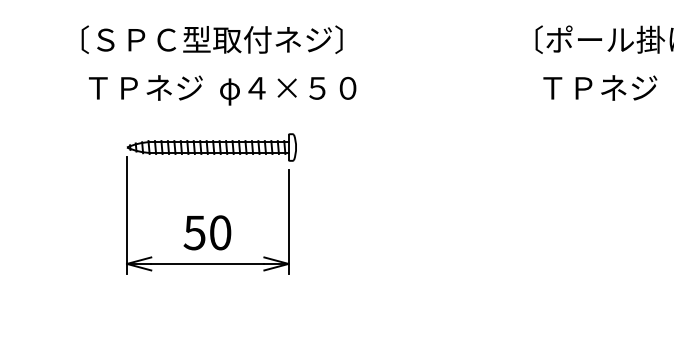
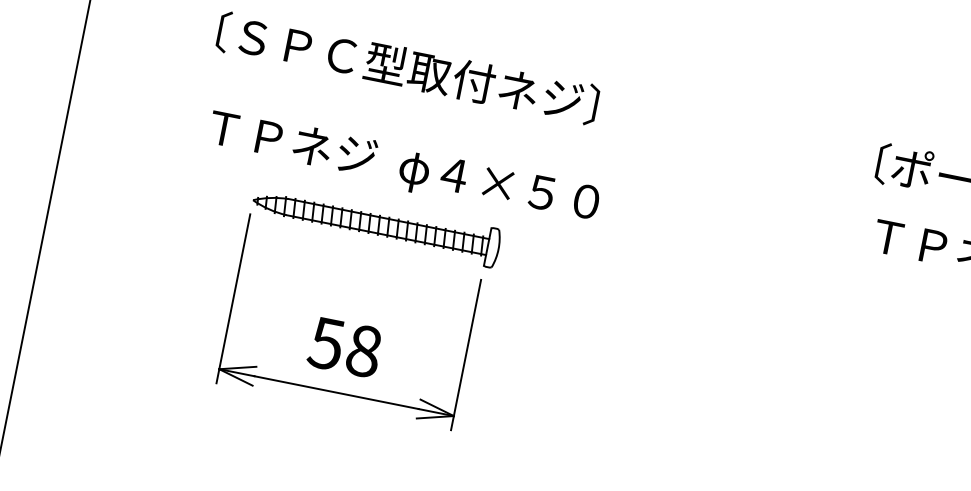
text: (222, 90) -> (403, 168), moved
text: (220, 232) -> (364, 350), 50 -> 58

